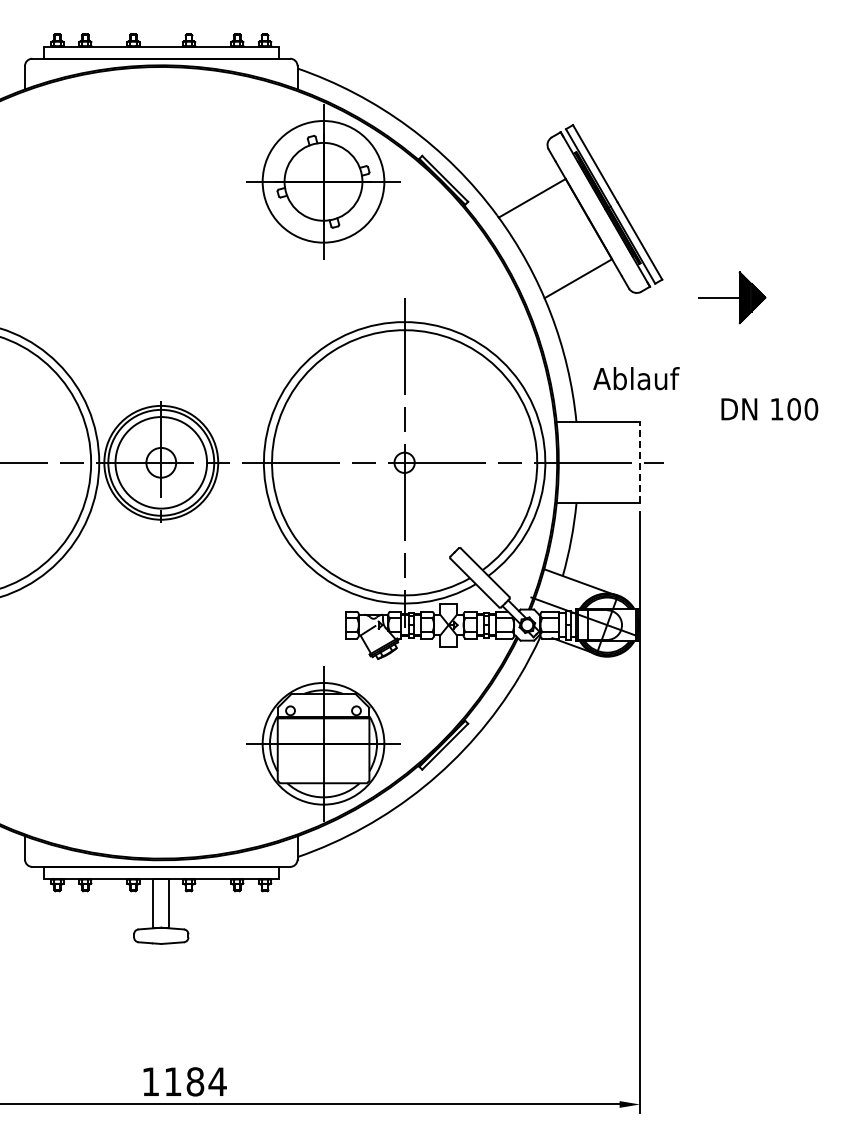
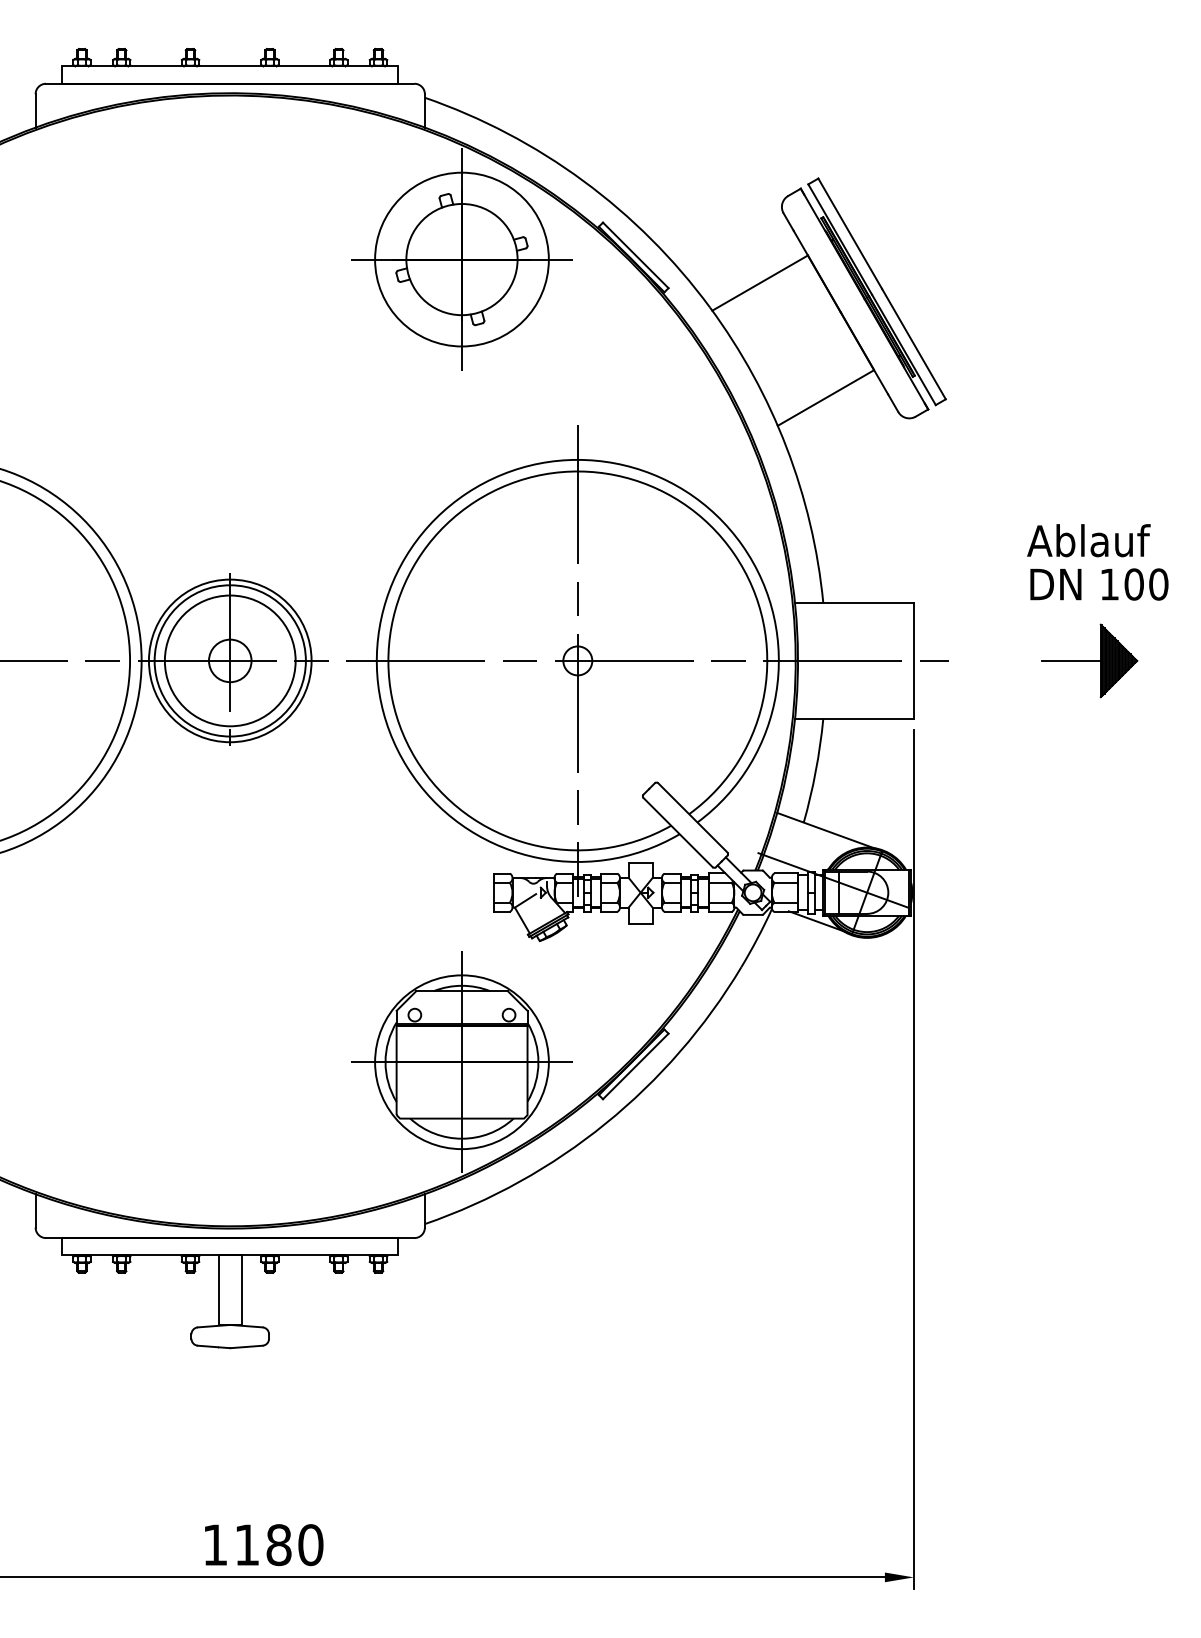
part: (732, 297) -> (1090, 660), moved
text: (636, 378) -> (1088, 540), moved
line: (639, 462) -> (913, 660), dashed -> solid
text: (217, 1081) -> (310, 1544), 1184 -> 1180

